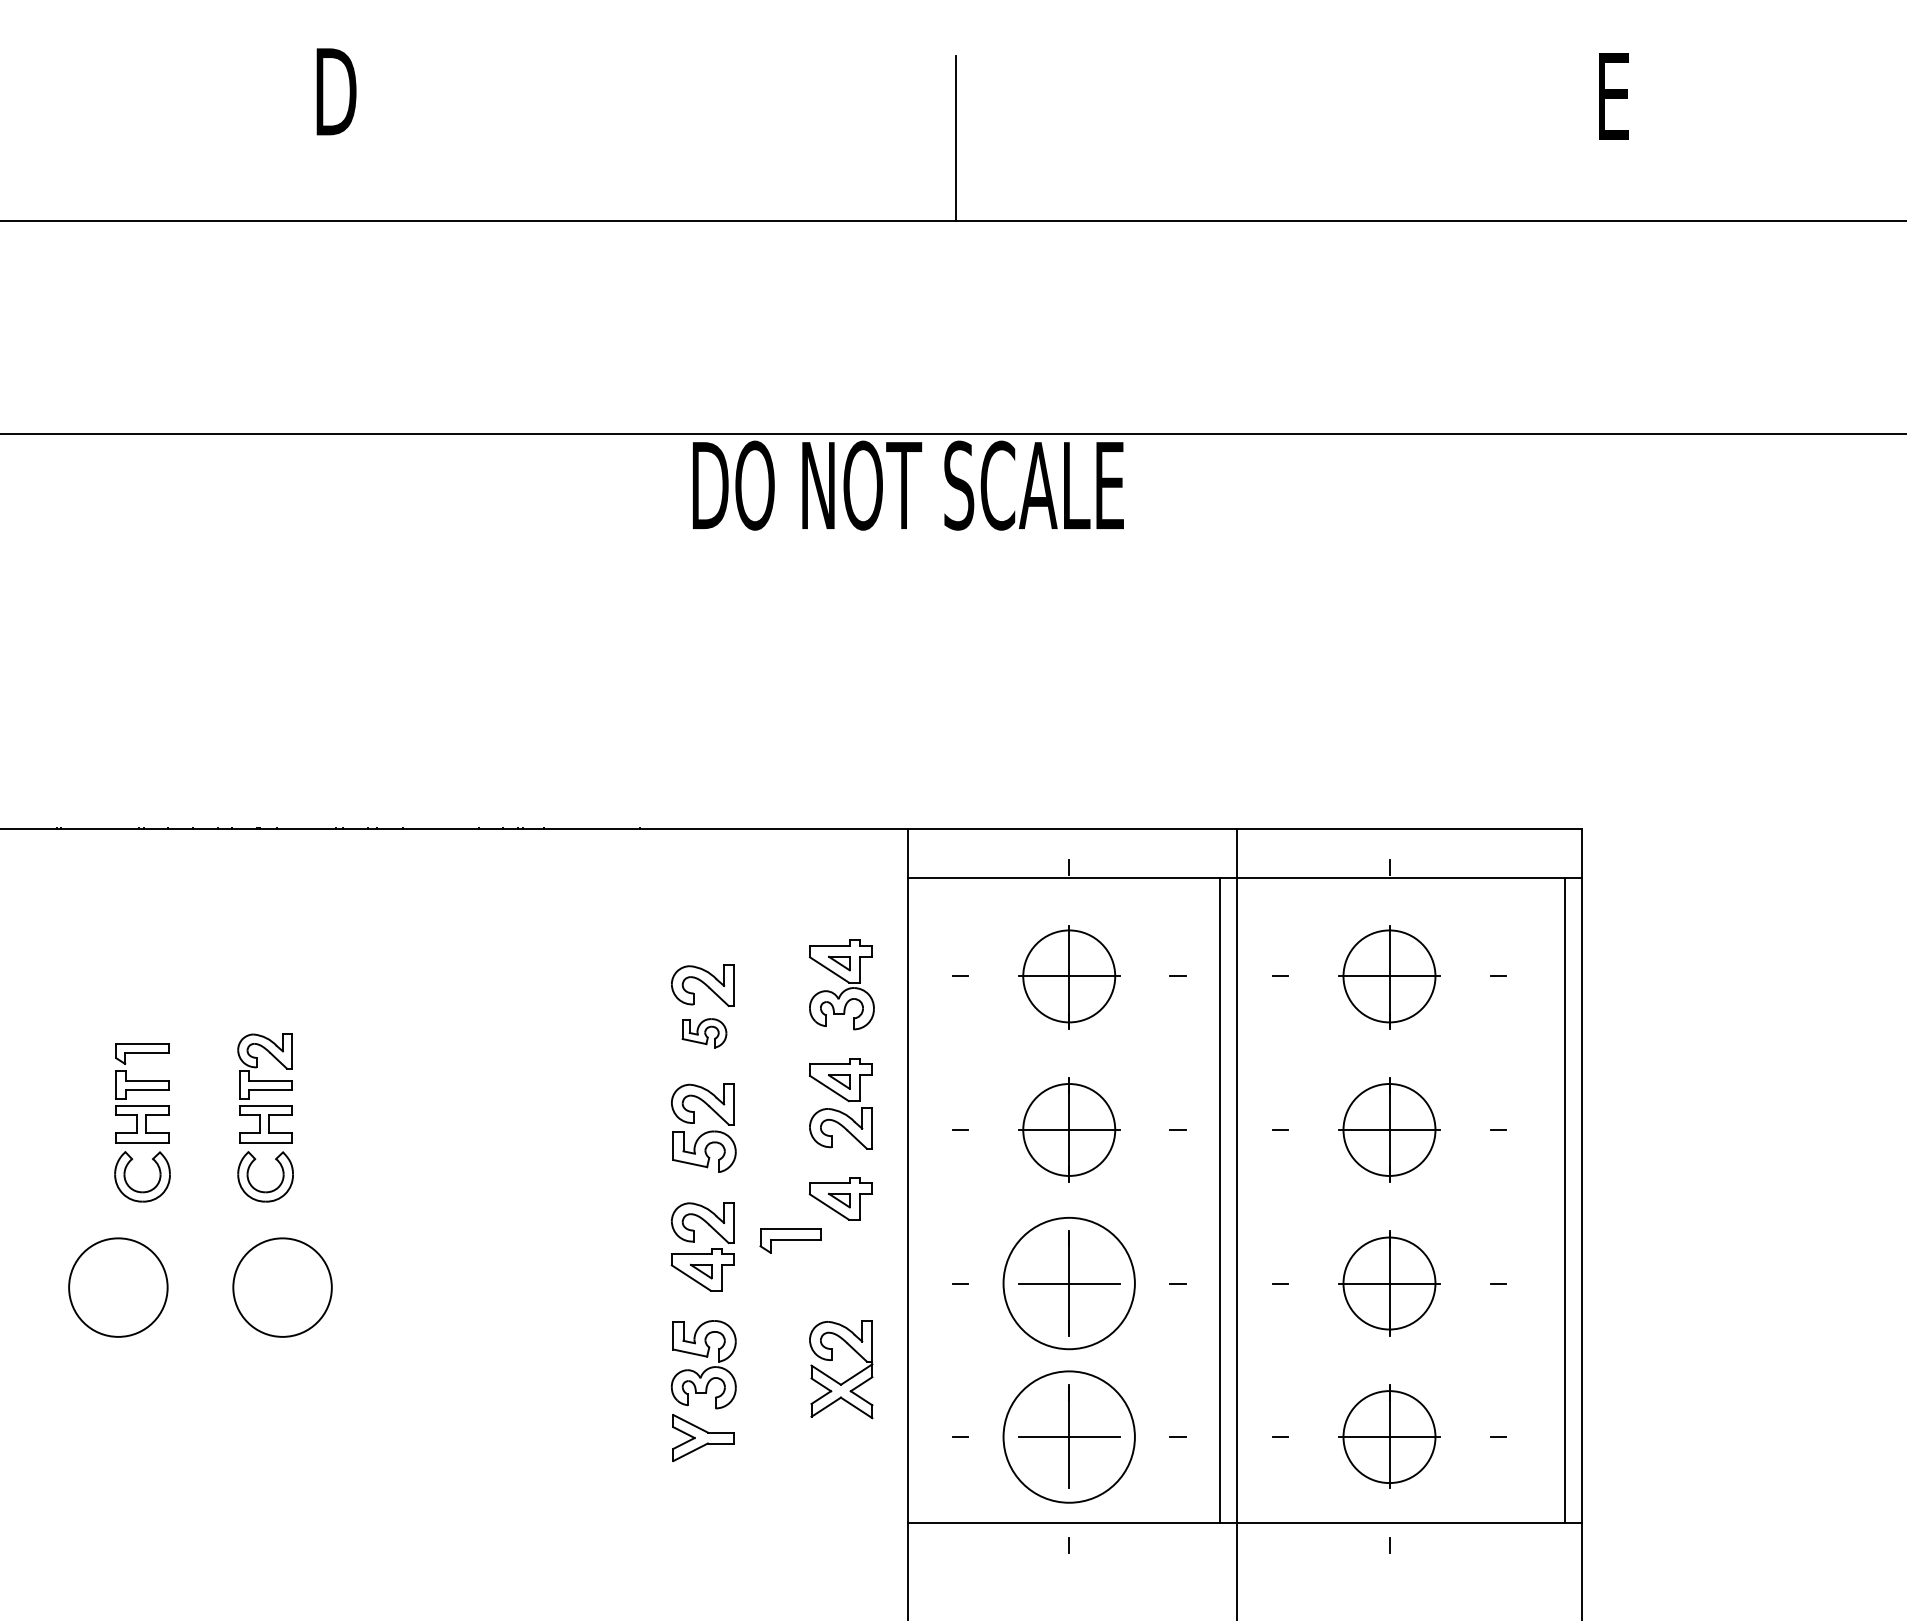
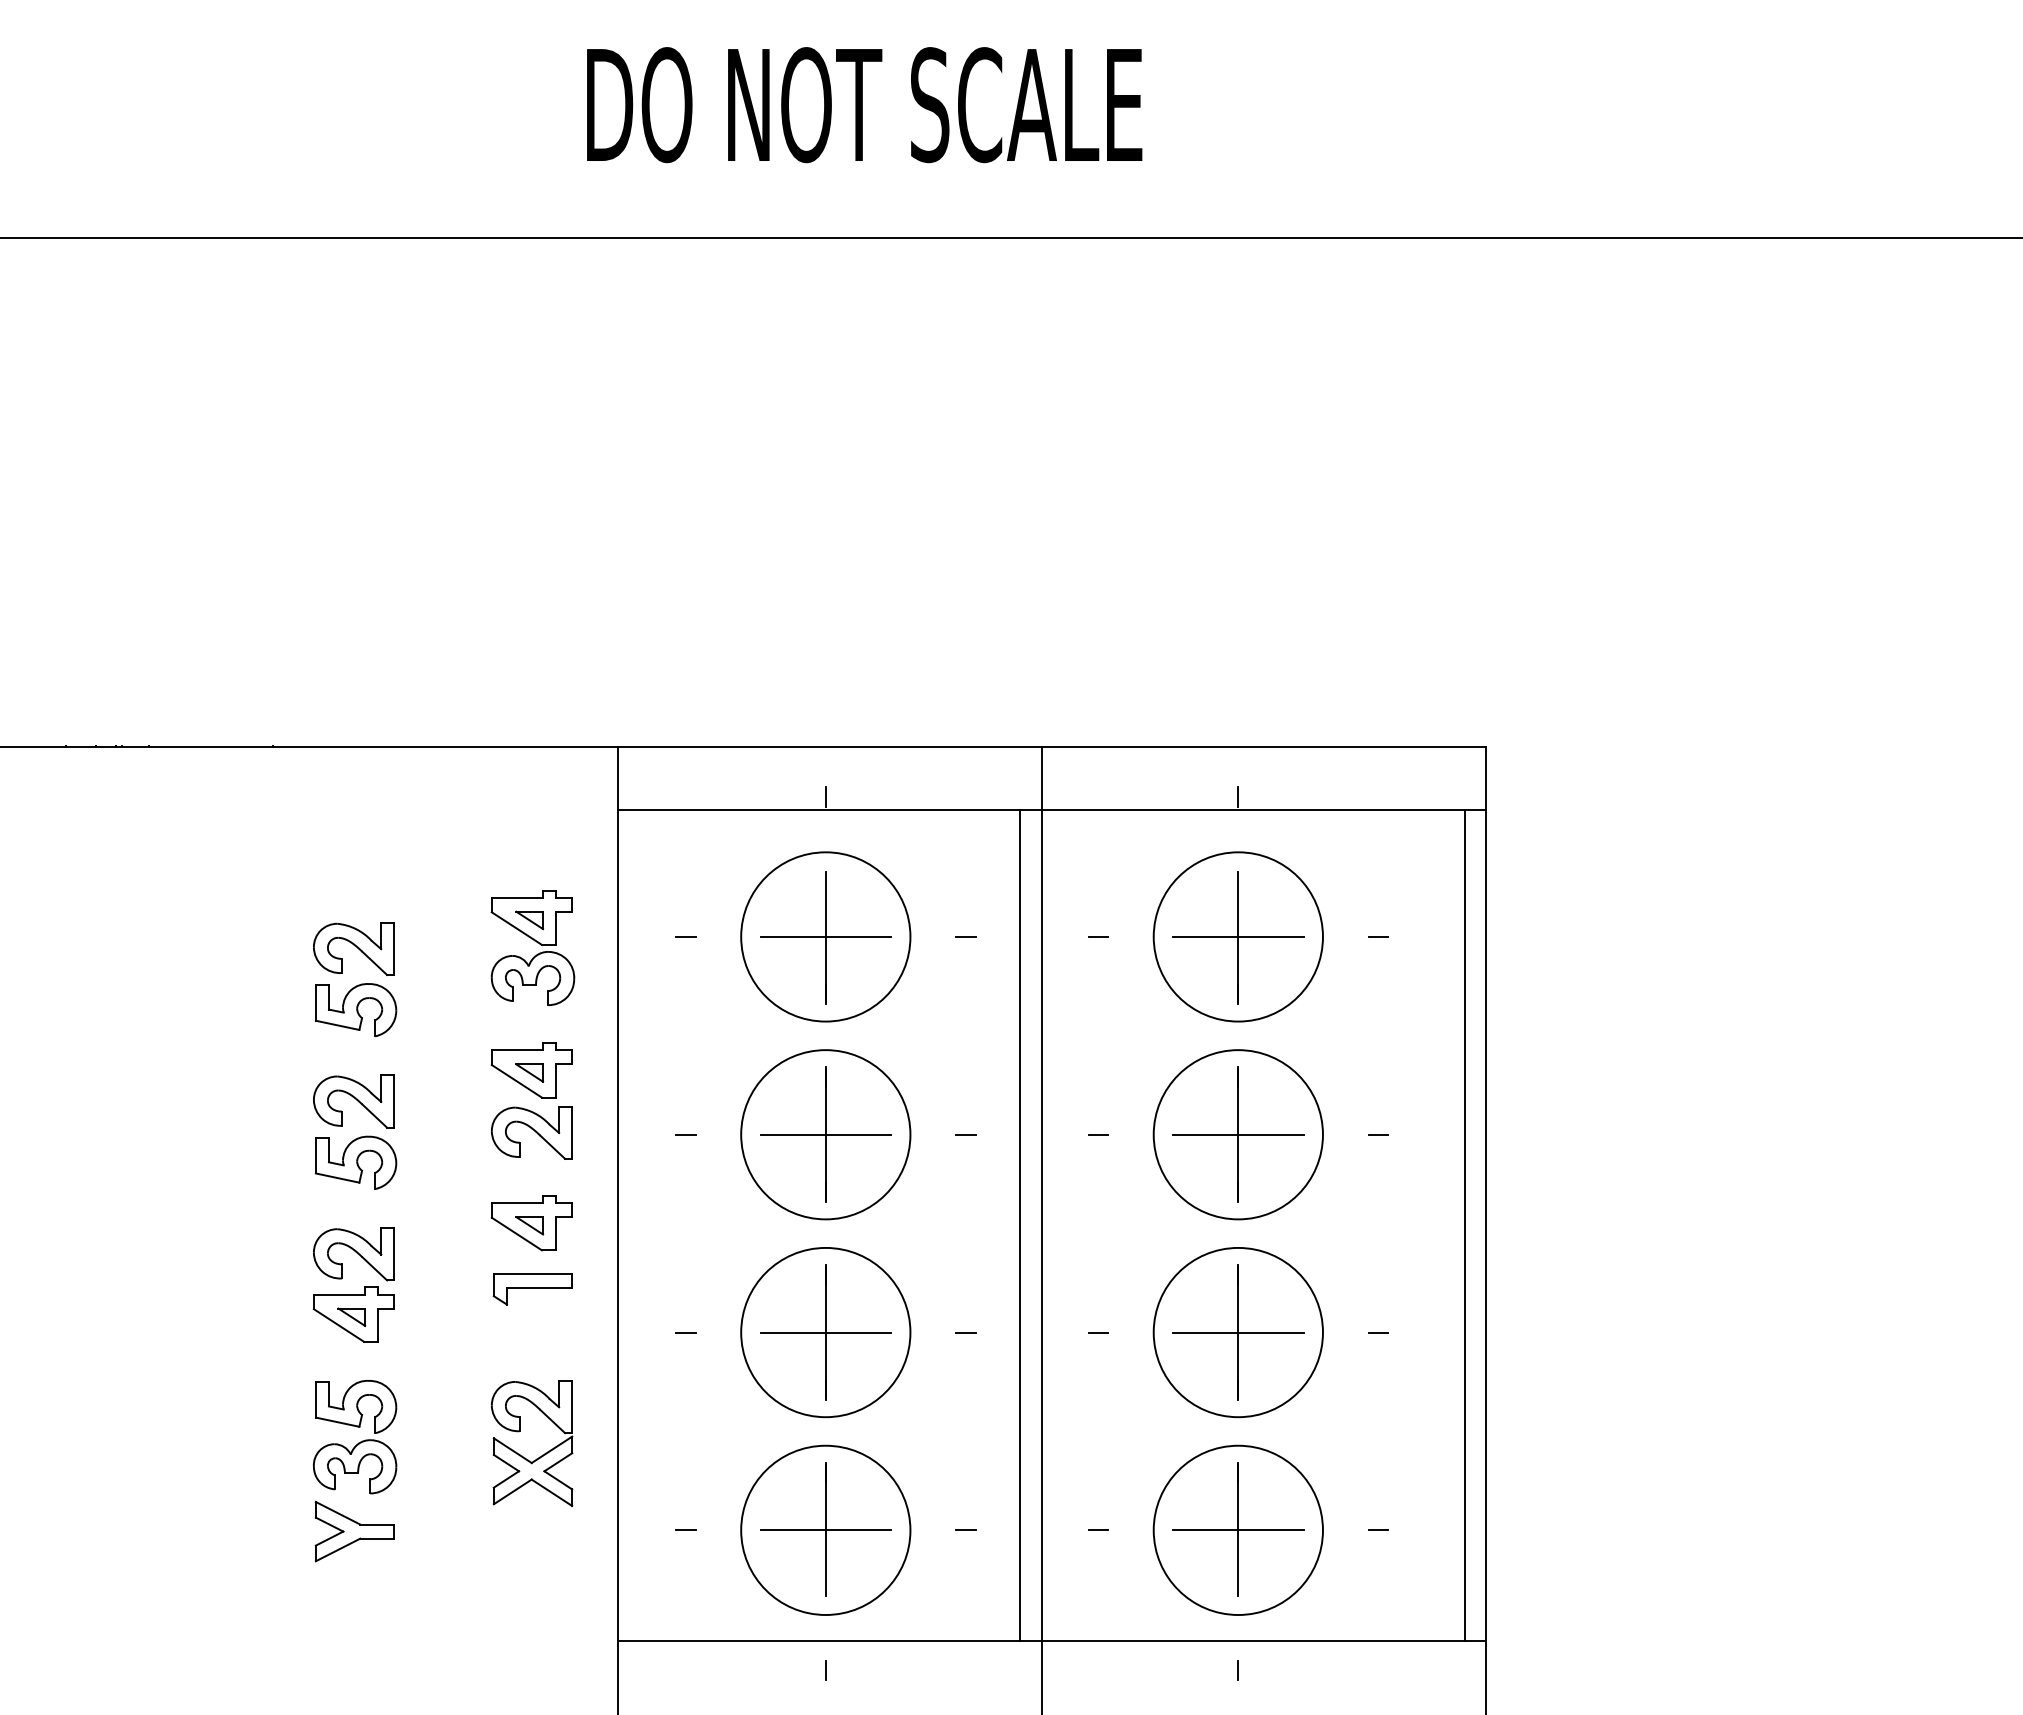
text: (908, 485) -> (864, 104), moved
circle: (1068, 976) -> (824, 937), size x1.43
circle: (1389, 976) -> (1238, 937), size x1.43
part: (704, 1033) -> (355, 1010), size x1.43
circle: (1068, 1129) -> (824, 1134), size x1.43
circle: (1389, 1129) -> (1238, 1134), size x1.43
part: (790, 1240) -> (532, 1288), moved
circle: (1389, 1283) -> (1238, 1332), size x1.43
circle: (1389, 1436) -> (1238, 1529), size x1.43

